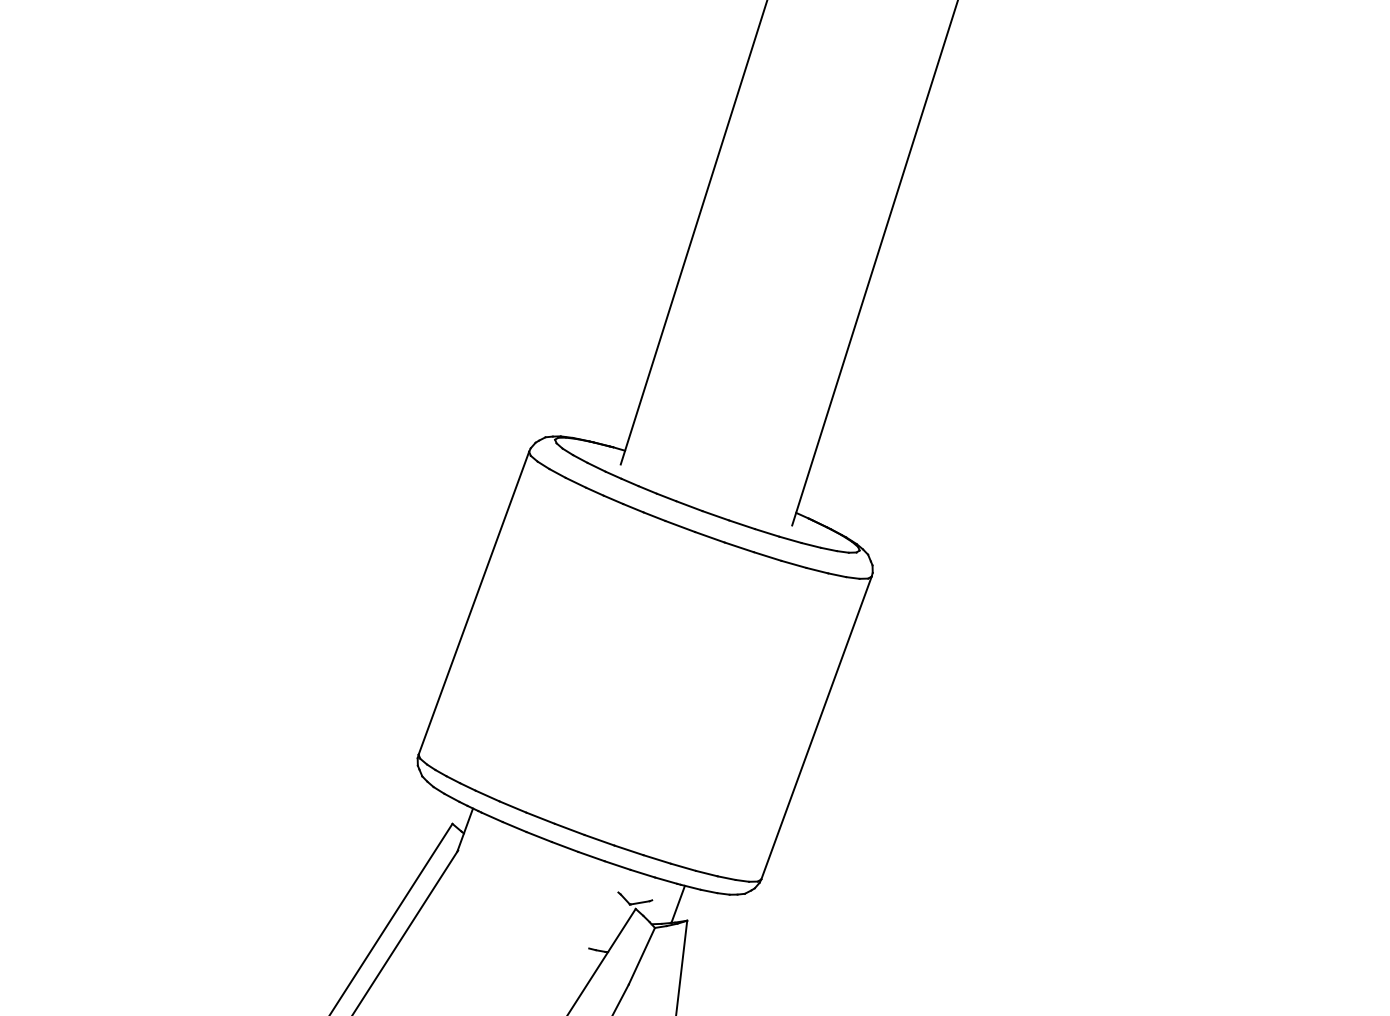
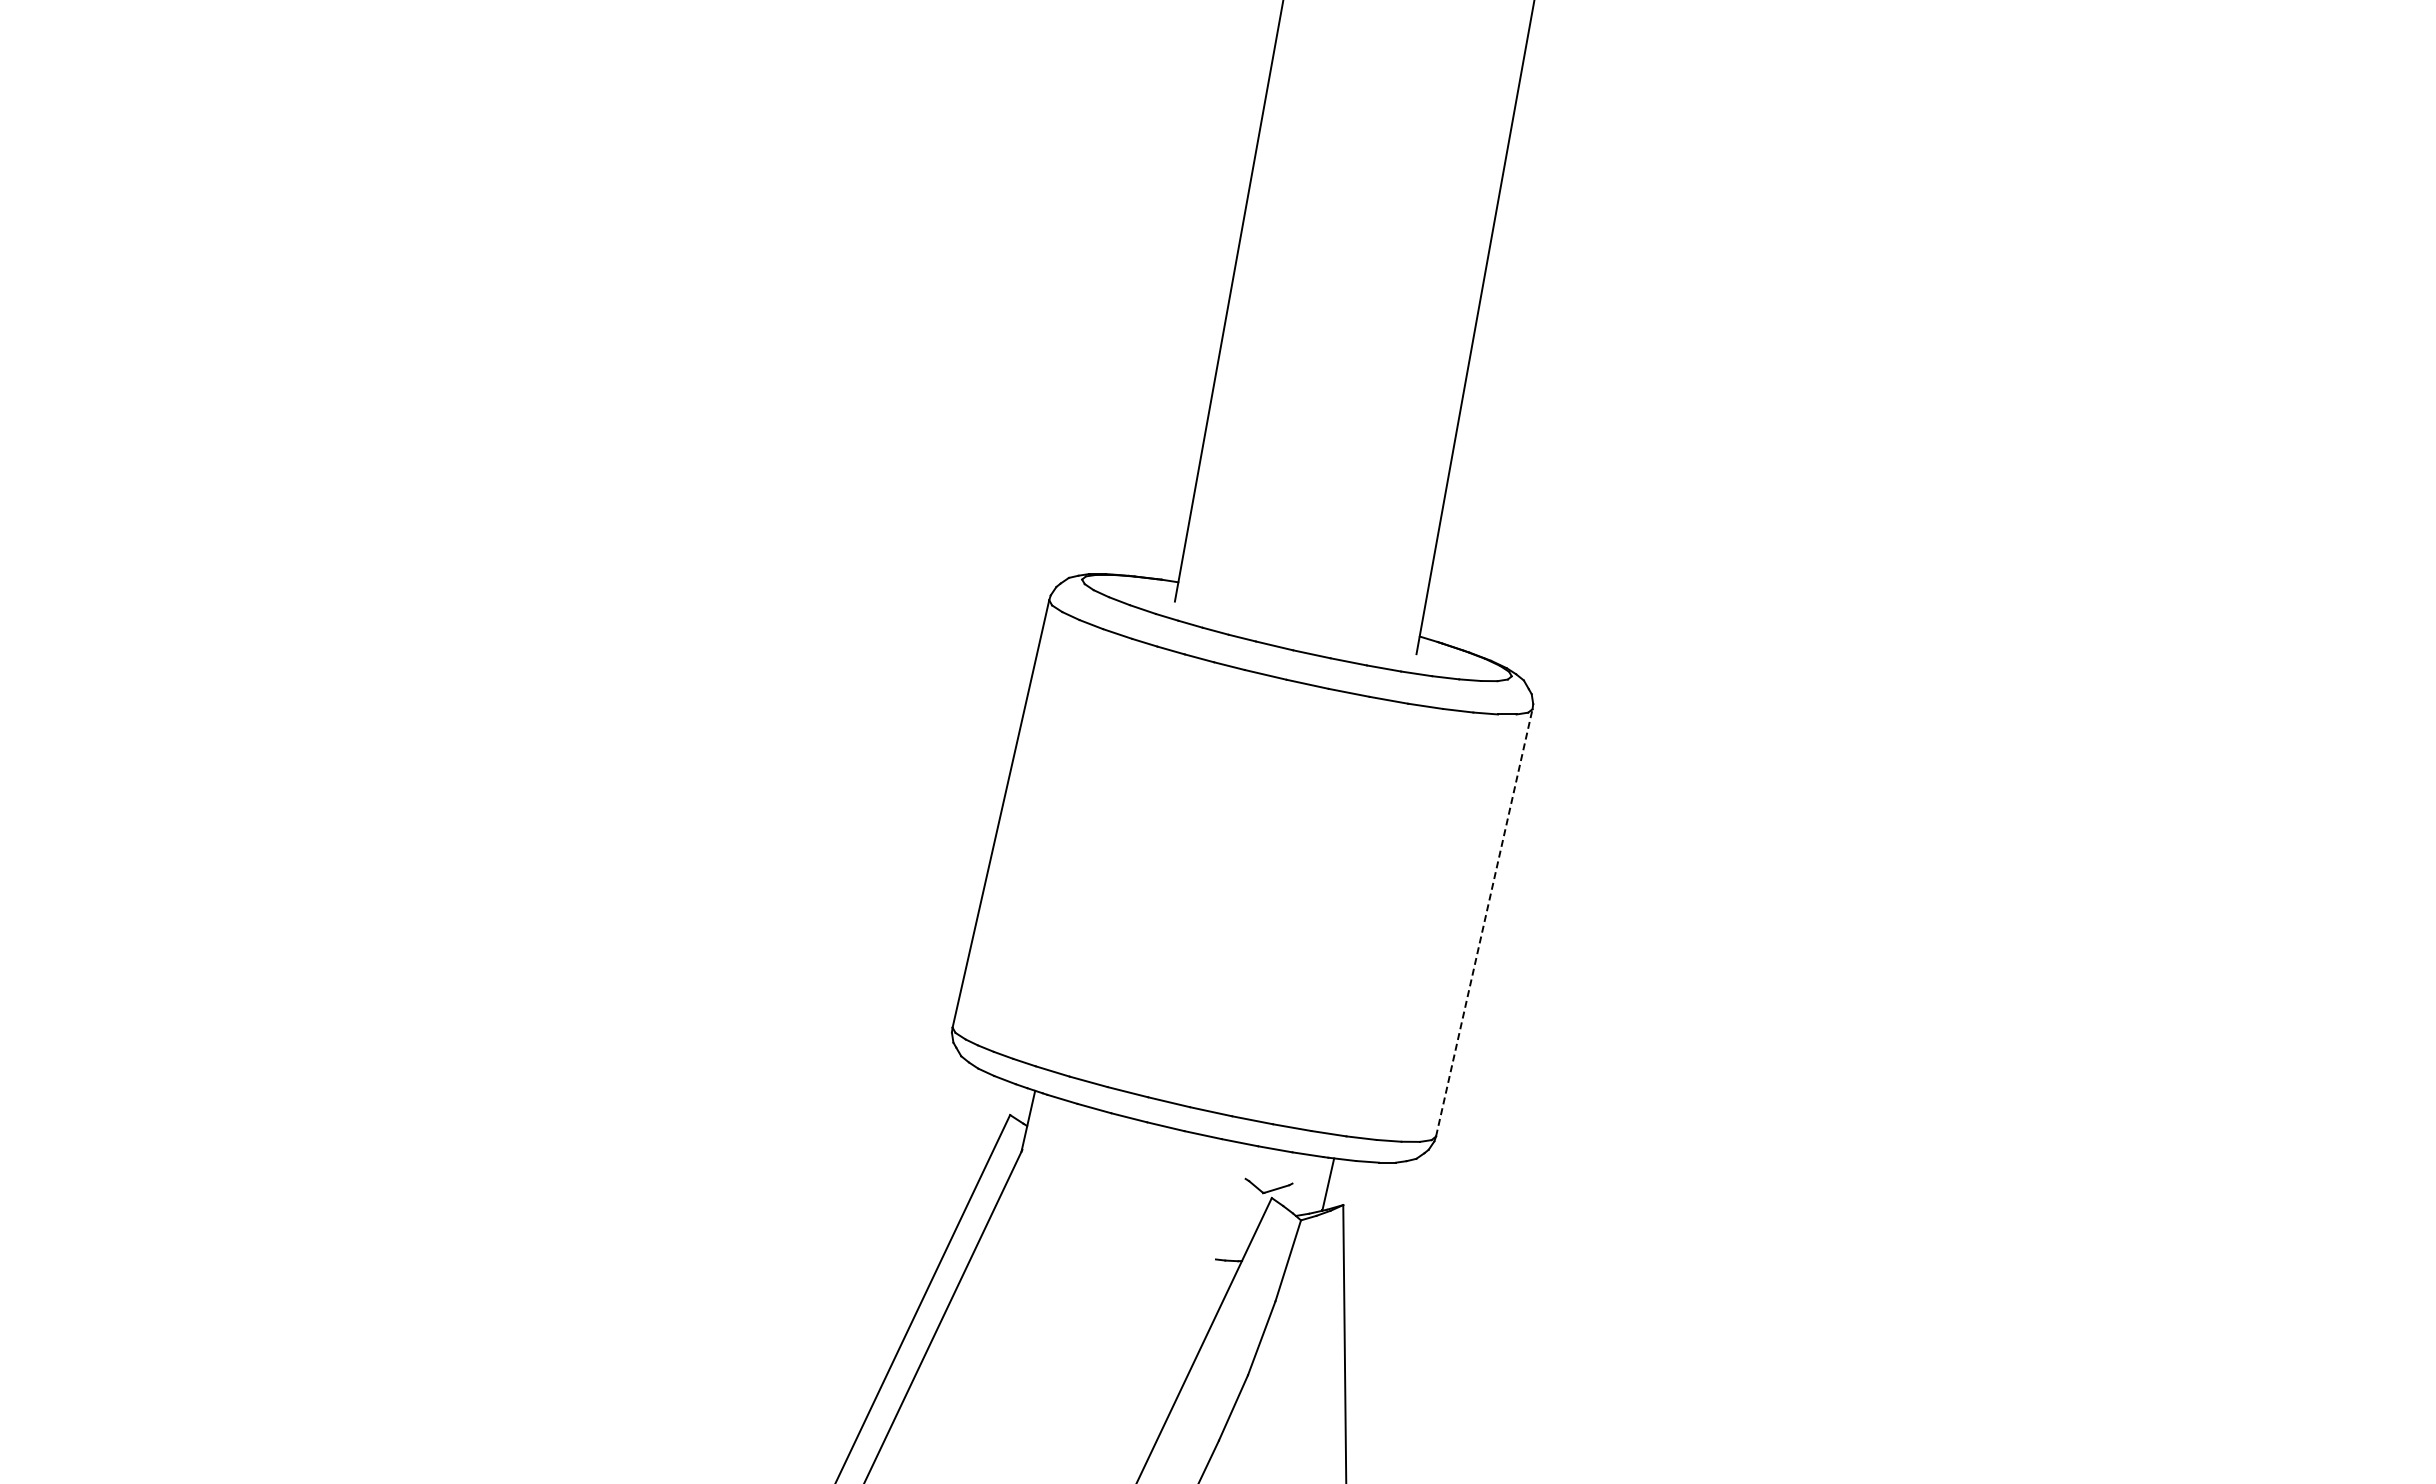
line: (816, 727) -> (1484, 922), solid -> dashed

